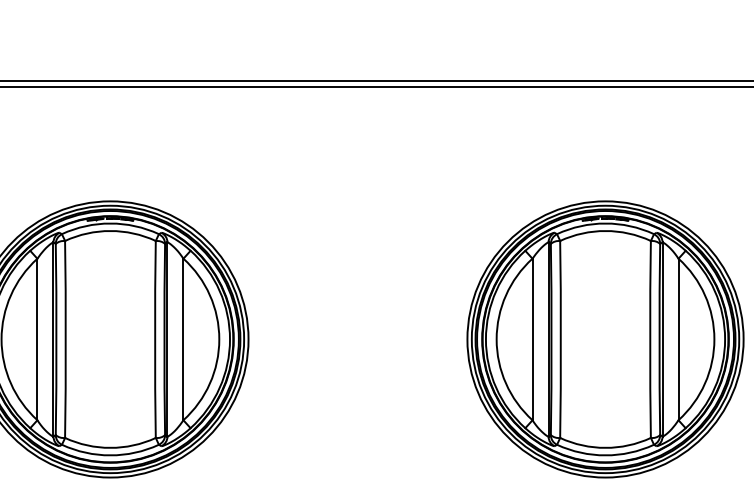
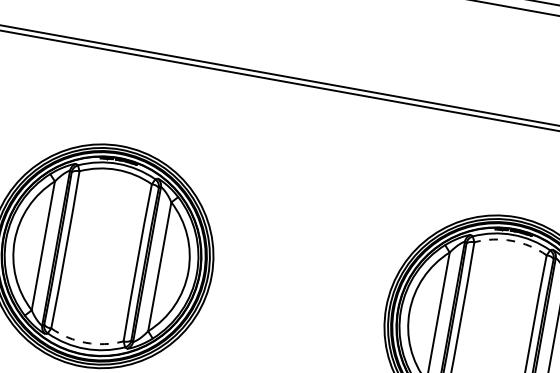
arc: (605, 231) -> (511, 241), solid -> dashed
arc: (110, 447) -> (86, 342), solid -> dashed

